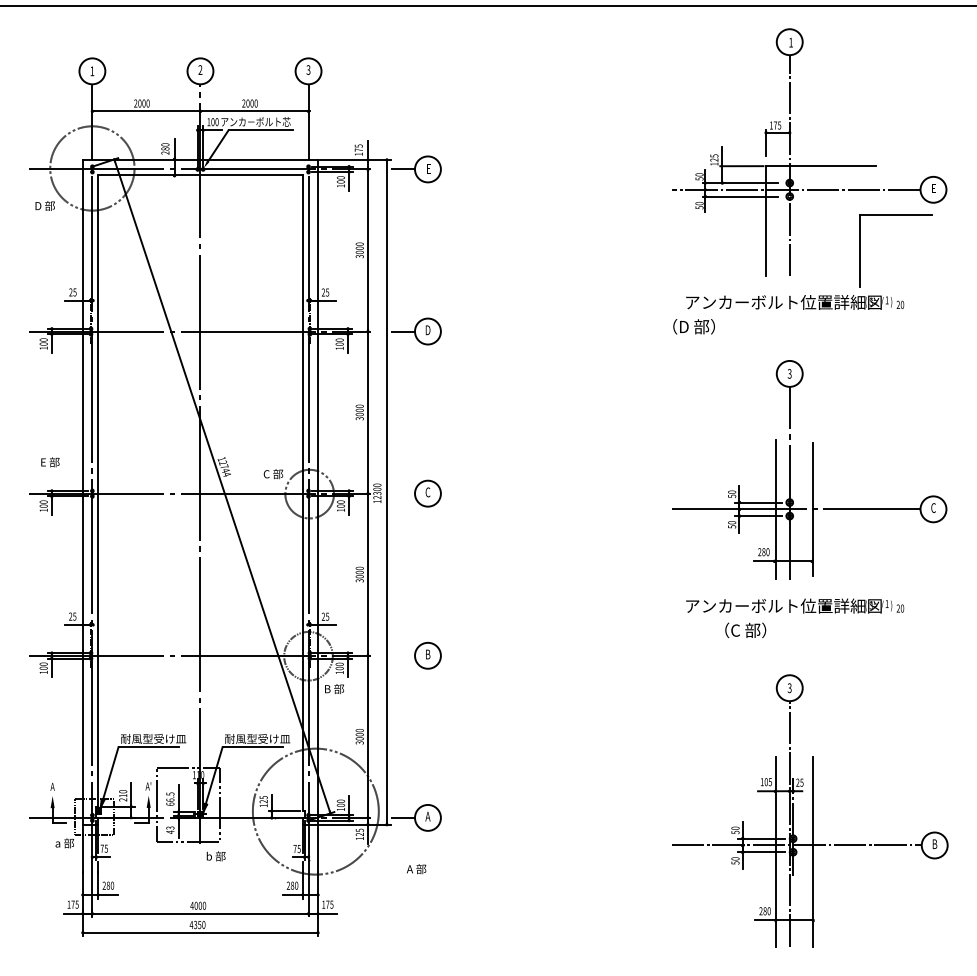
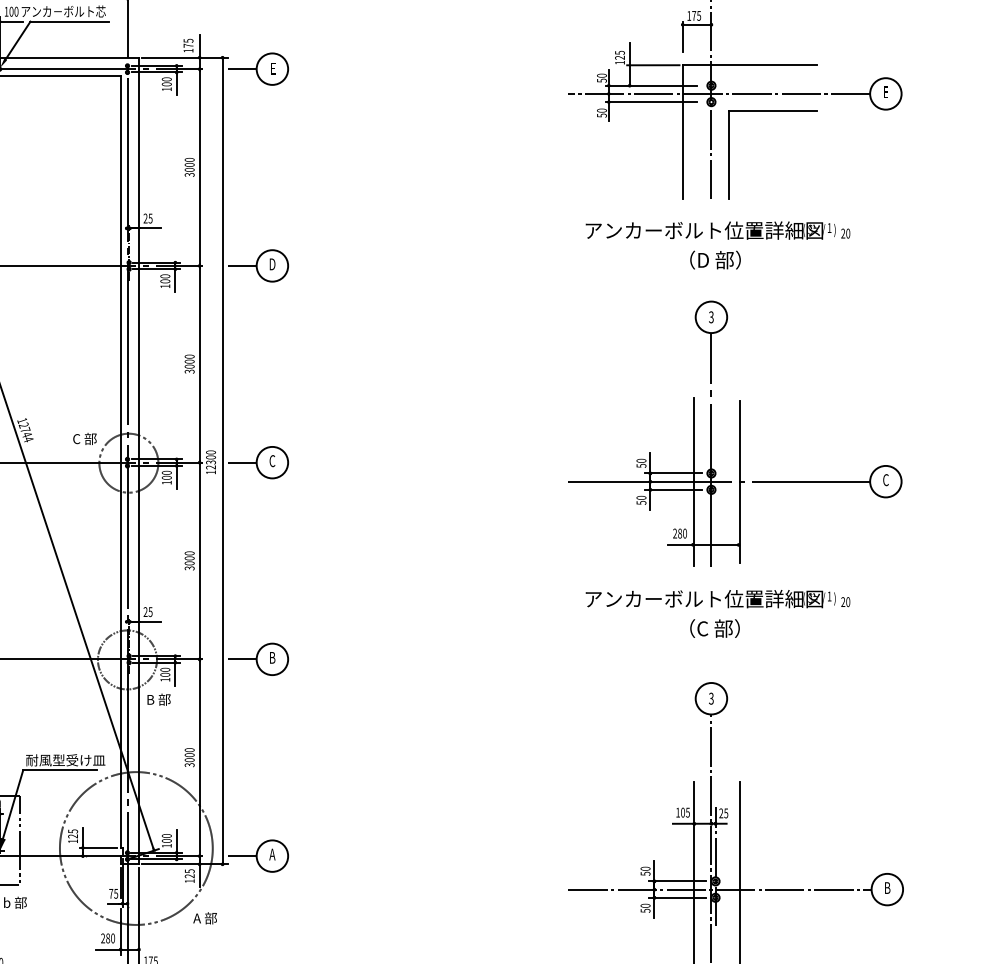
part: (895, 215) -> (771, 111), moved
text: (693, 326) -> (714, 259), moved
line: (402, 493) -> (241, 462), added
text: (745, 630) -> (714, 628), moved
line: (402, 655) -> (241, 659), added
text: (416, 869) -> (205, 918), moved

